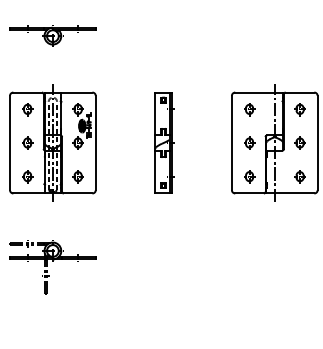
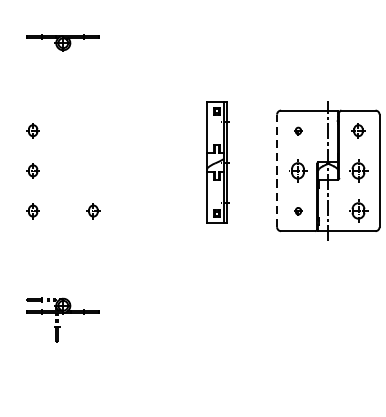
part: (52, 35) -> (62, 42), size x0.7
part: (249, 109) -> (298, 130), size x0.6
part: (52, 142) -> (62, 170), removed
part: (164, 142) -> (218, 161), moved
line: (231, 142) -> (276, 170), solid -> dashed
part: (249, 142) -> (298, 170), size x1.4
part: (299, 142) -> (357, 170), size x1.4
part: (249, 176) -> (298, 210), size x0.6
part: (299, 176) -> (357, 210), size x1.4
part: (52, 267) -> (62, 319), size x0.7

